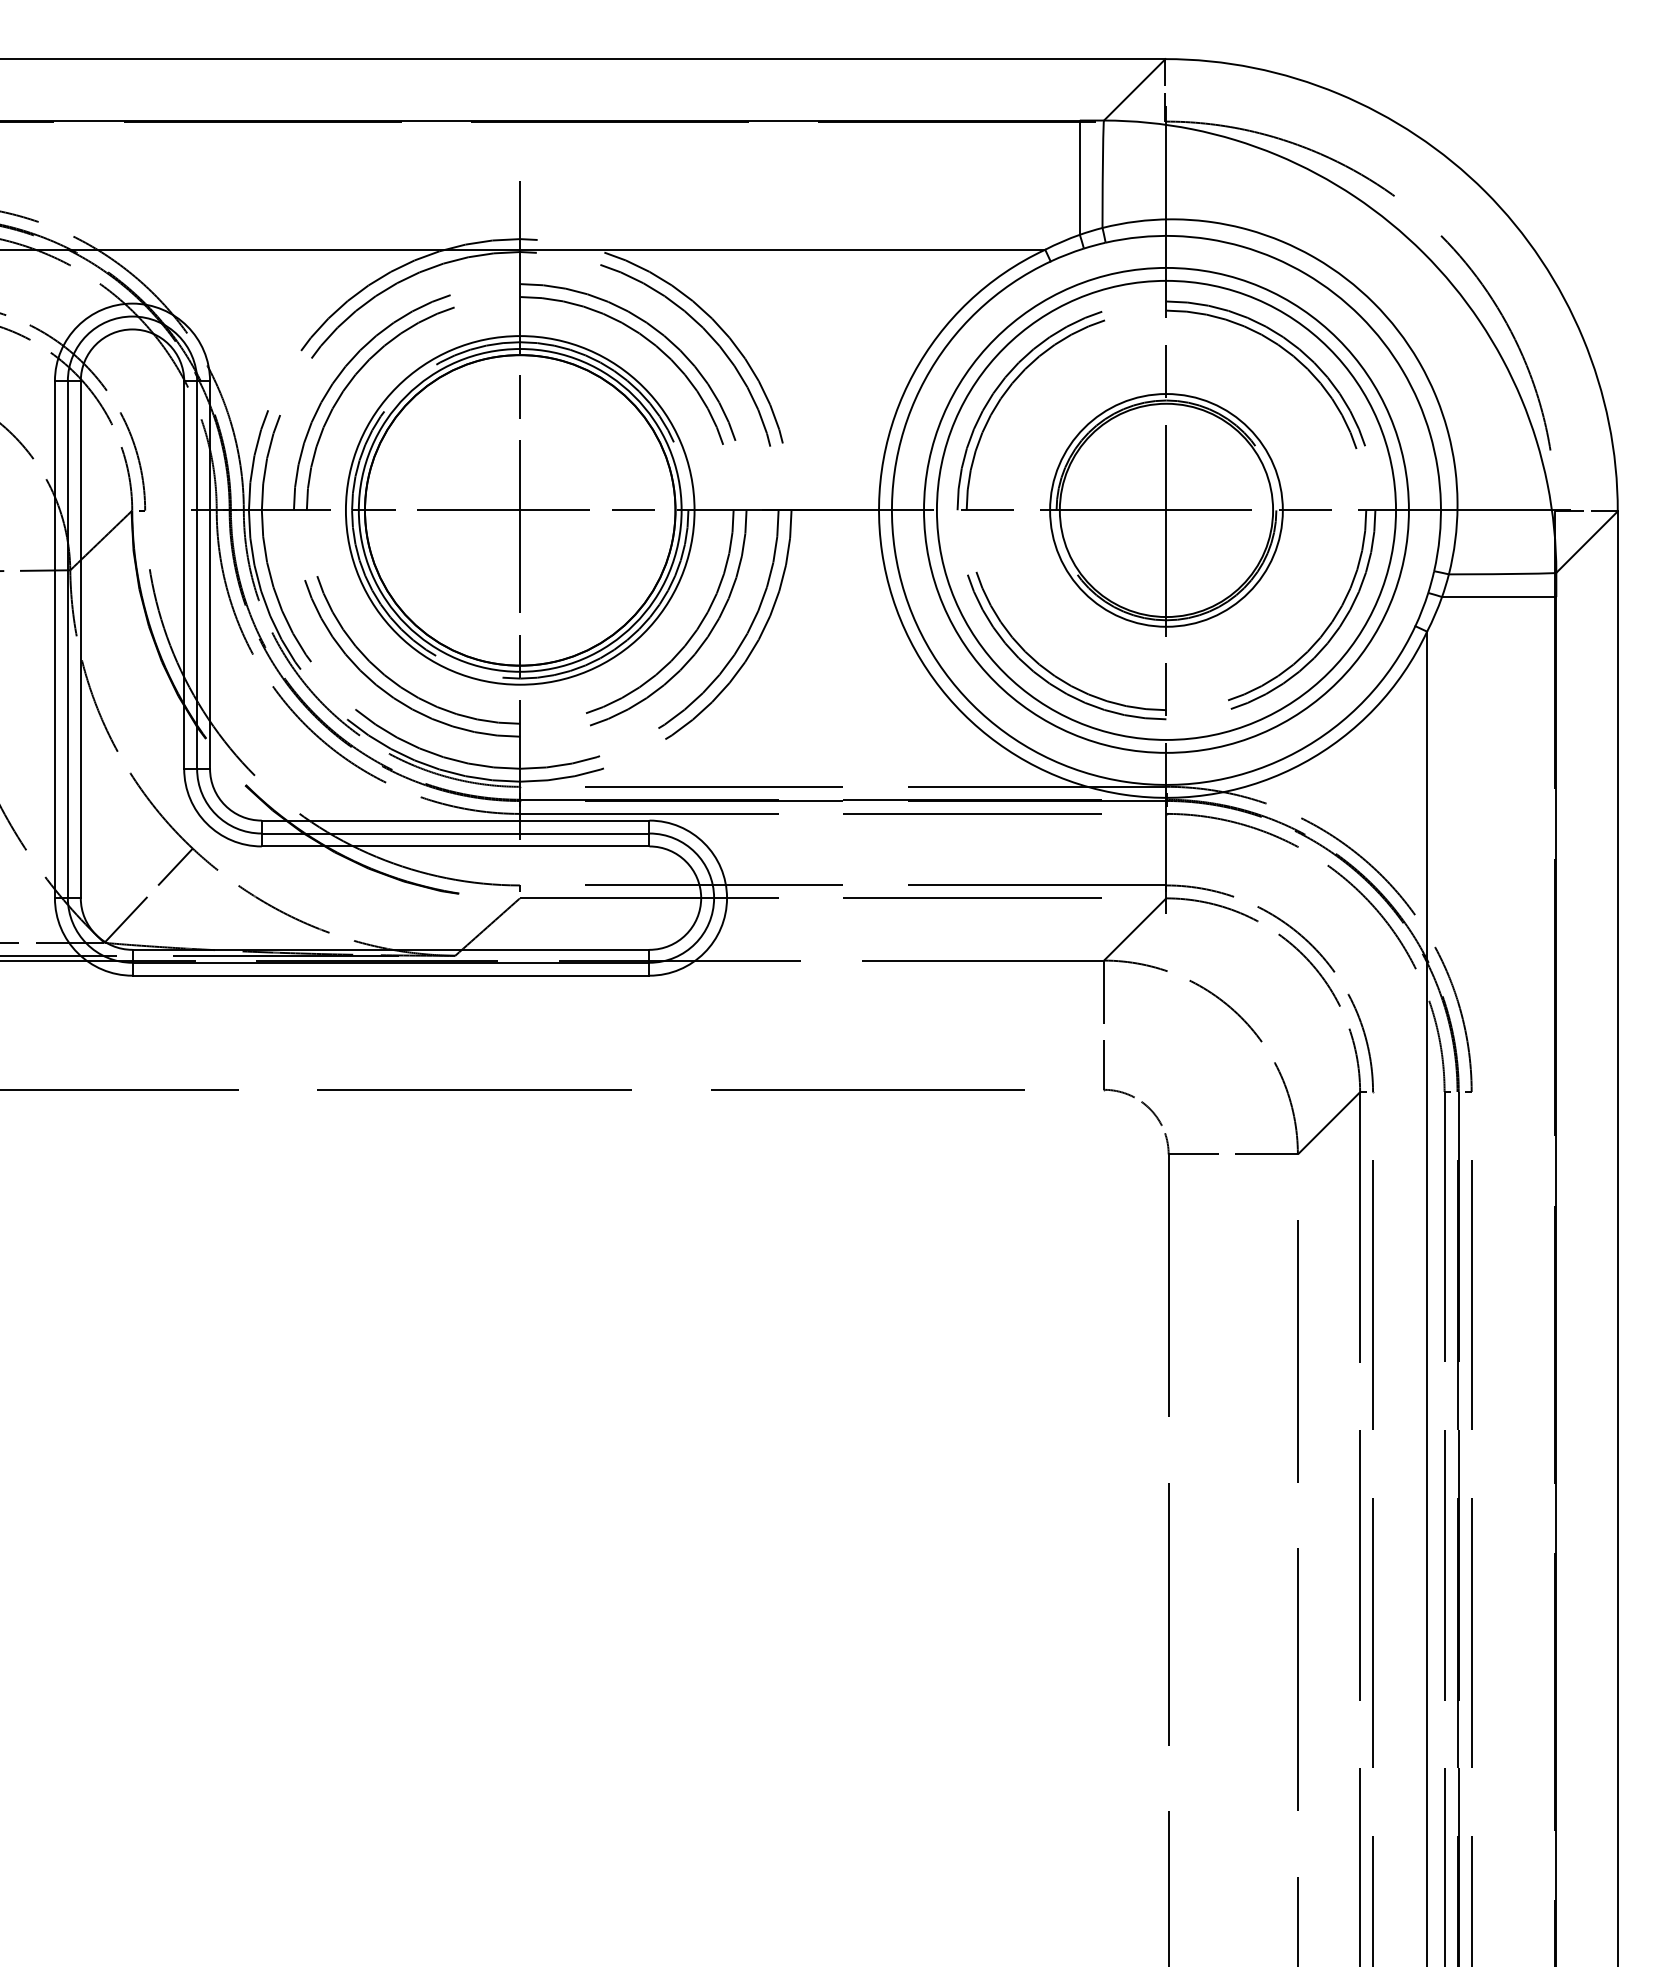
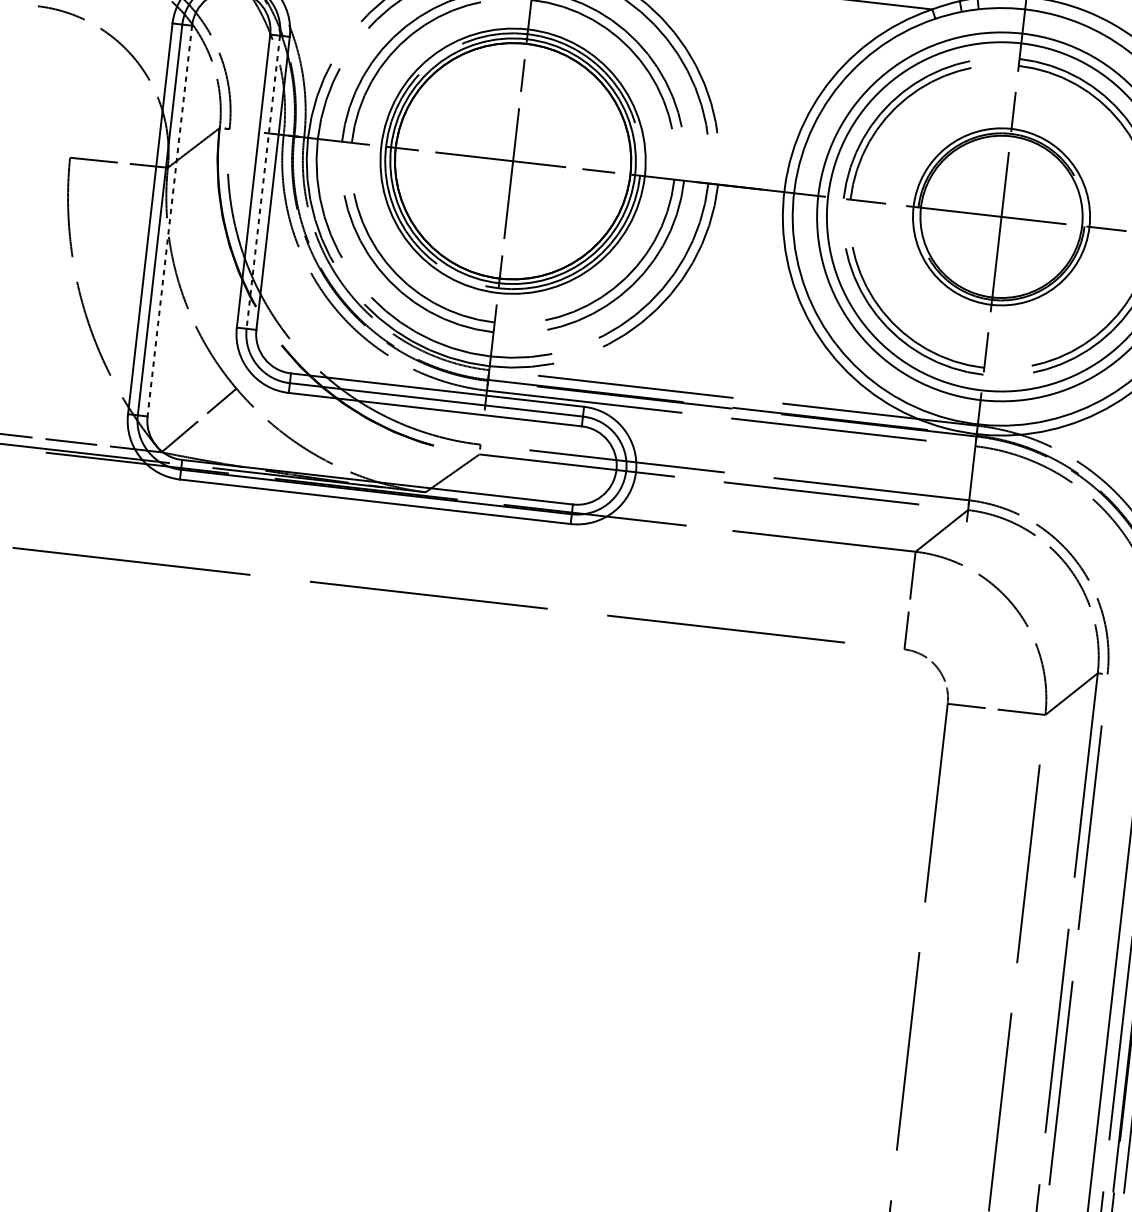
line: (197, 575) -> (263, 182), solid -> dashed
line: (80, 640) -> (169, 221), solid -> dashed

